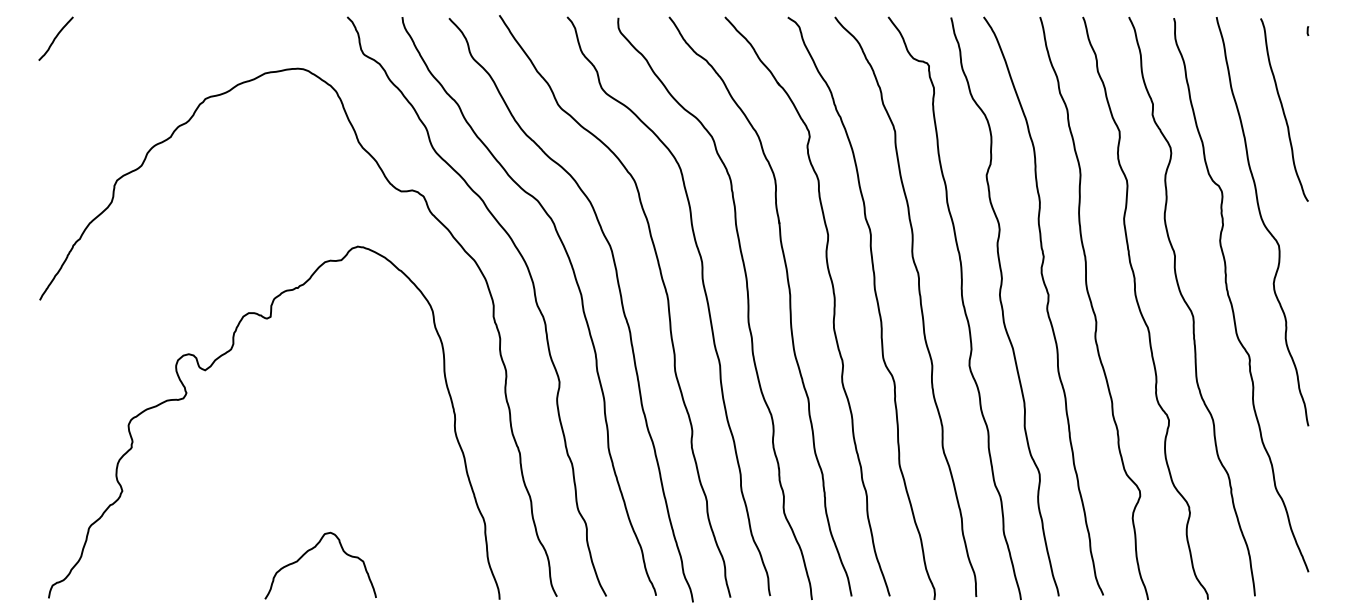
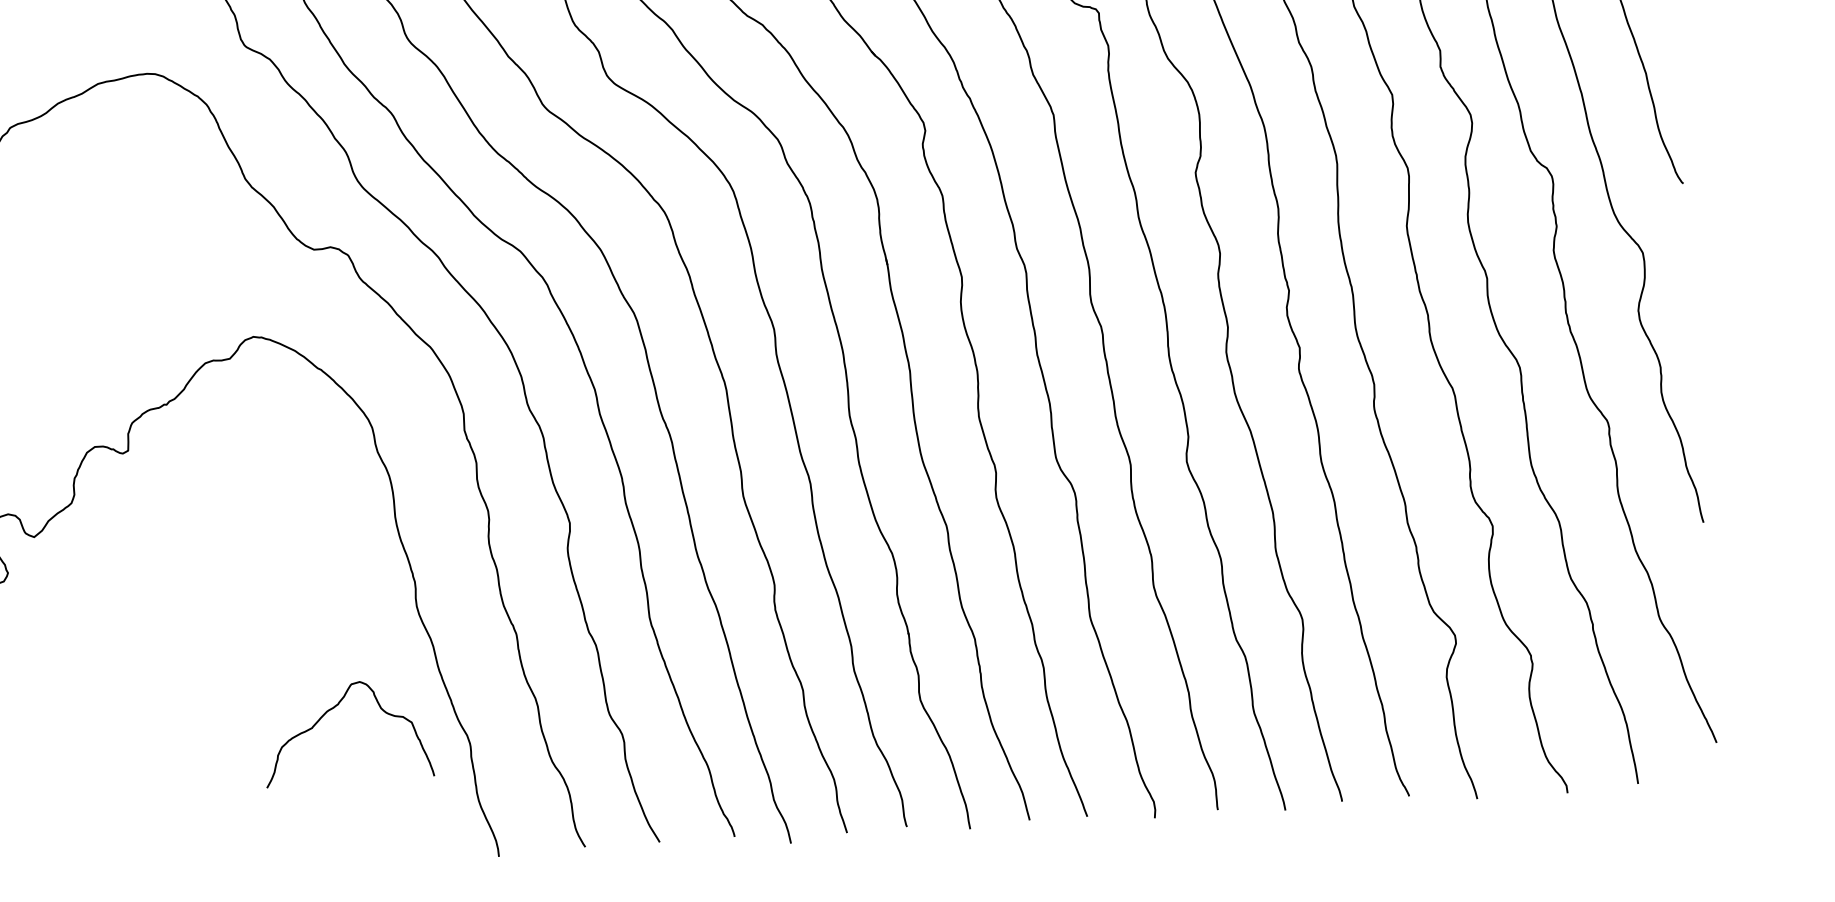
curve: (311, 550) -> (332, 710), moved

